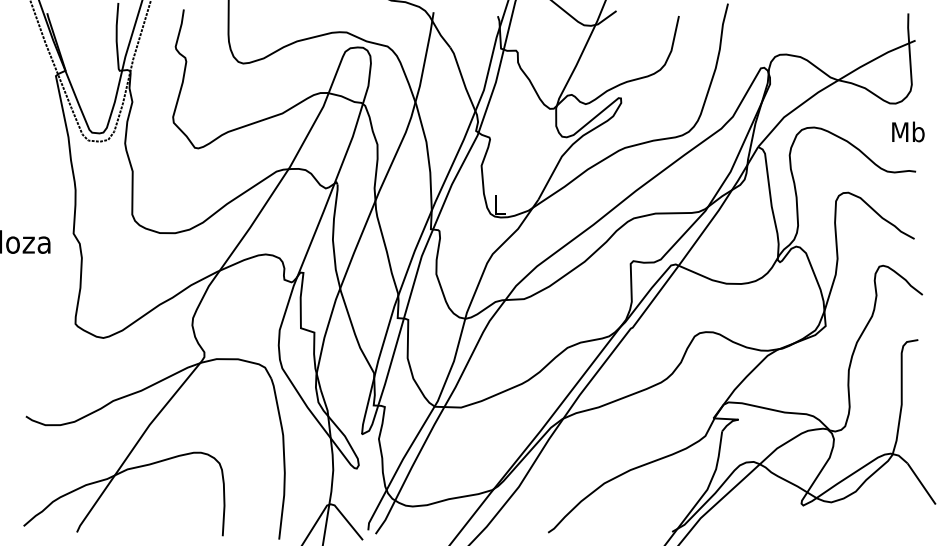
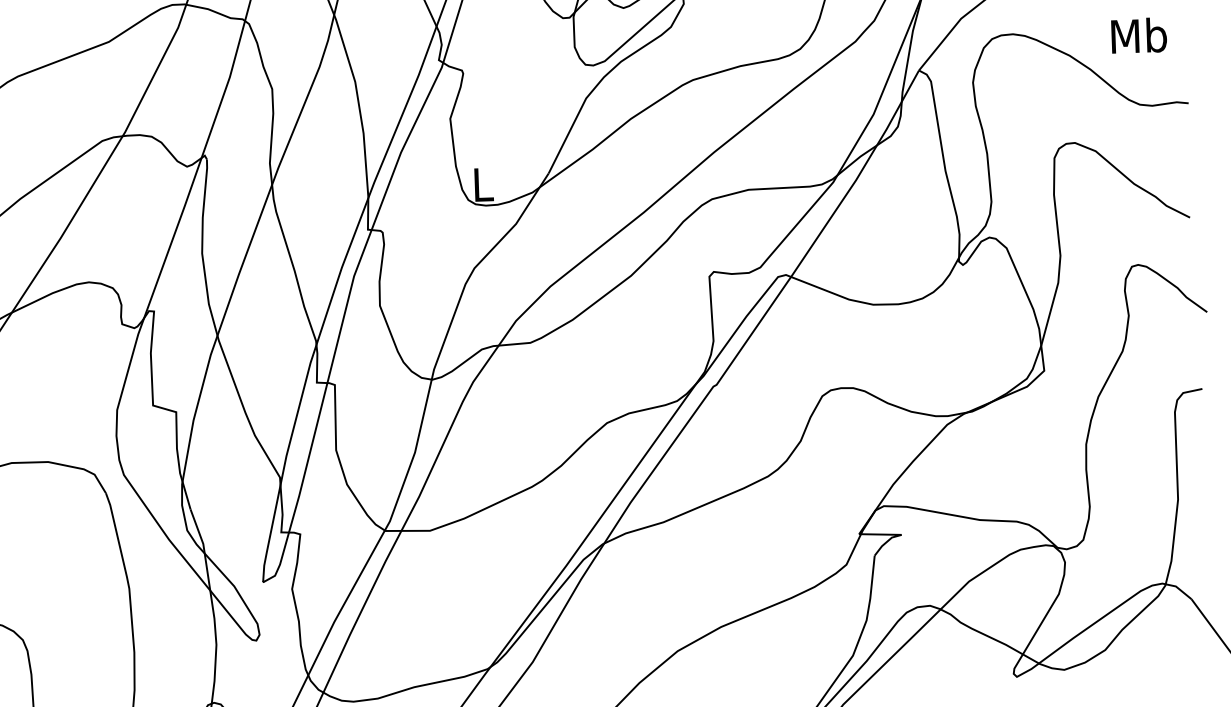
text: (908, 131) -> (1139, 34), moved

